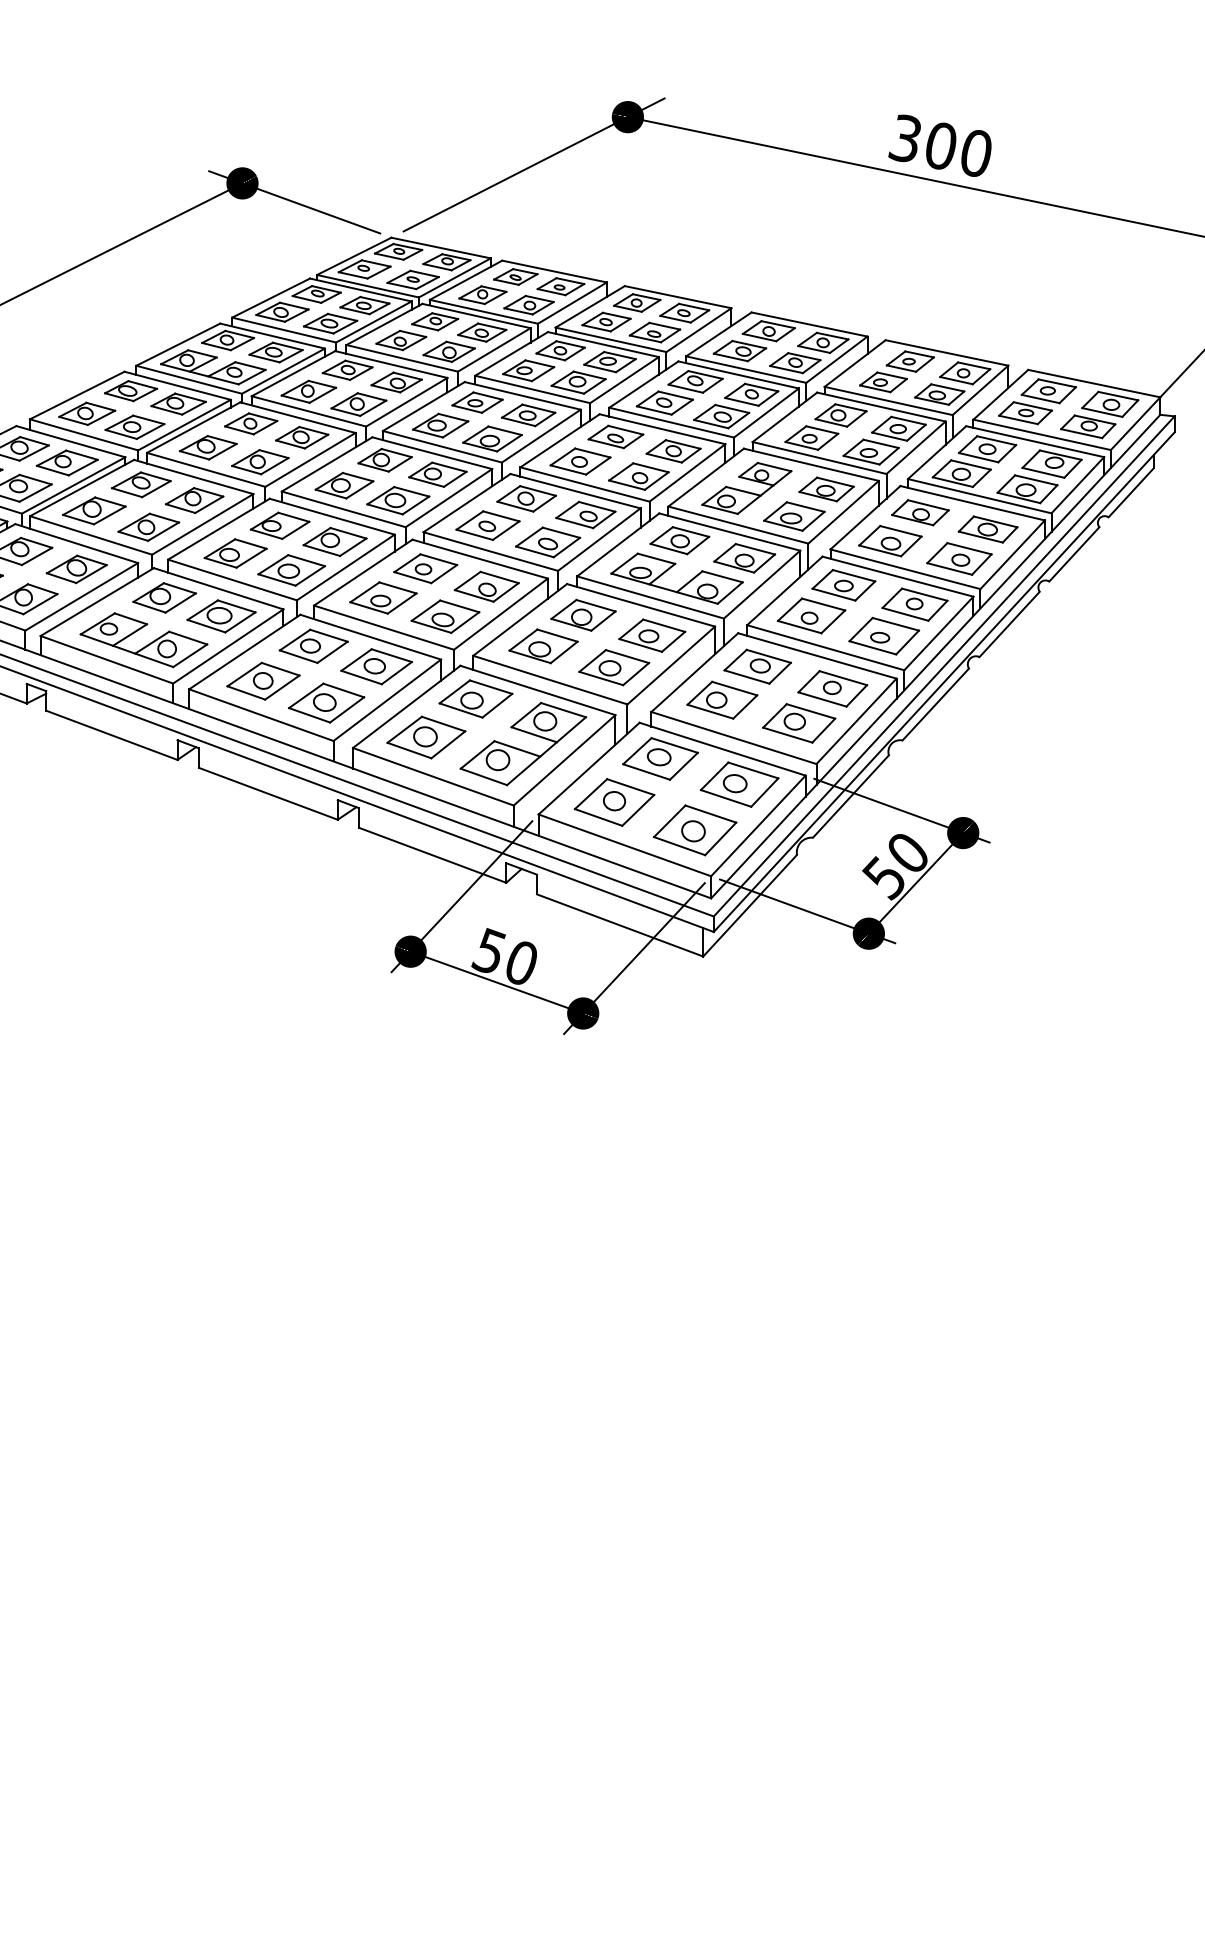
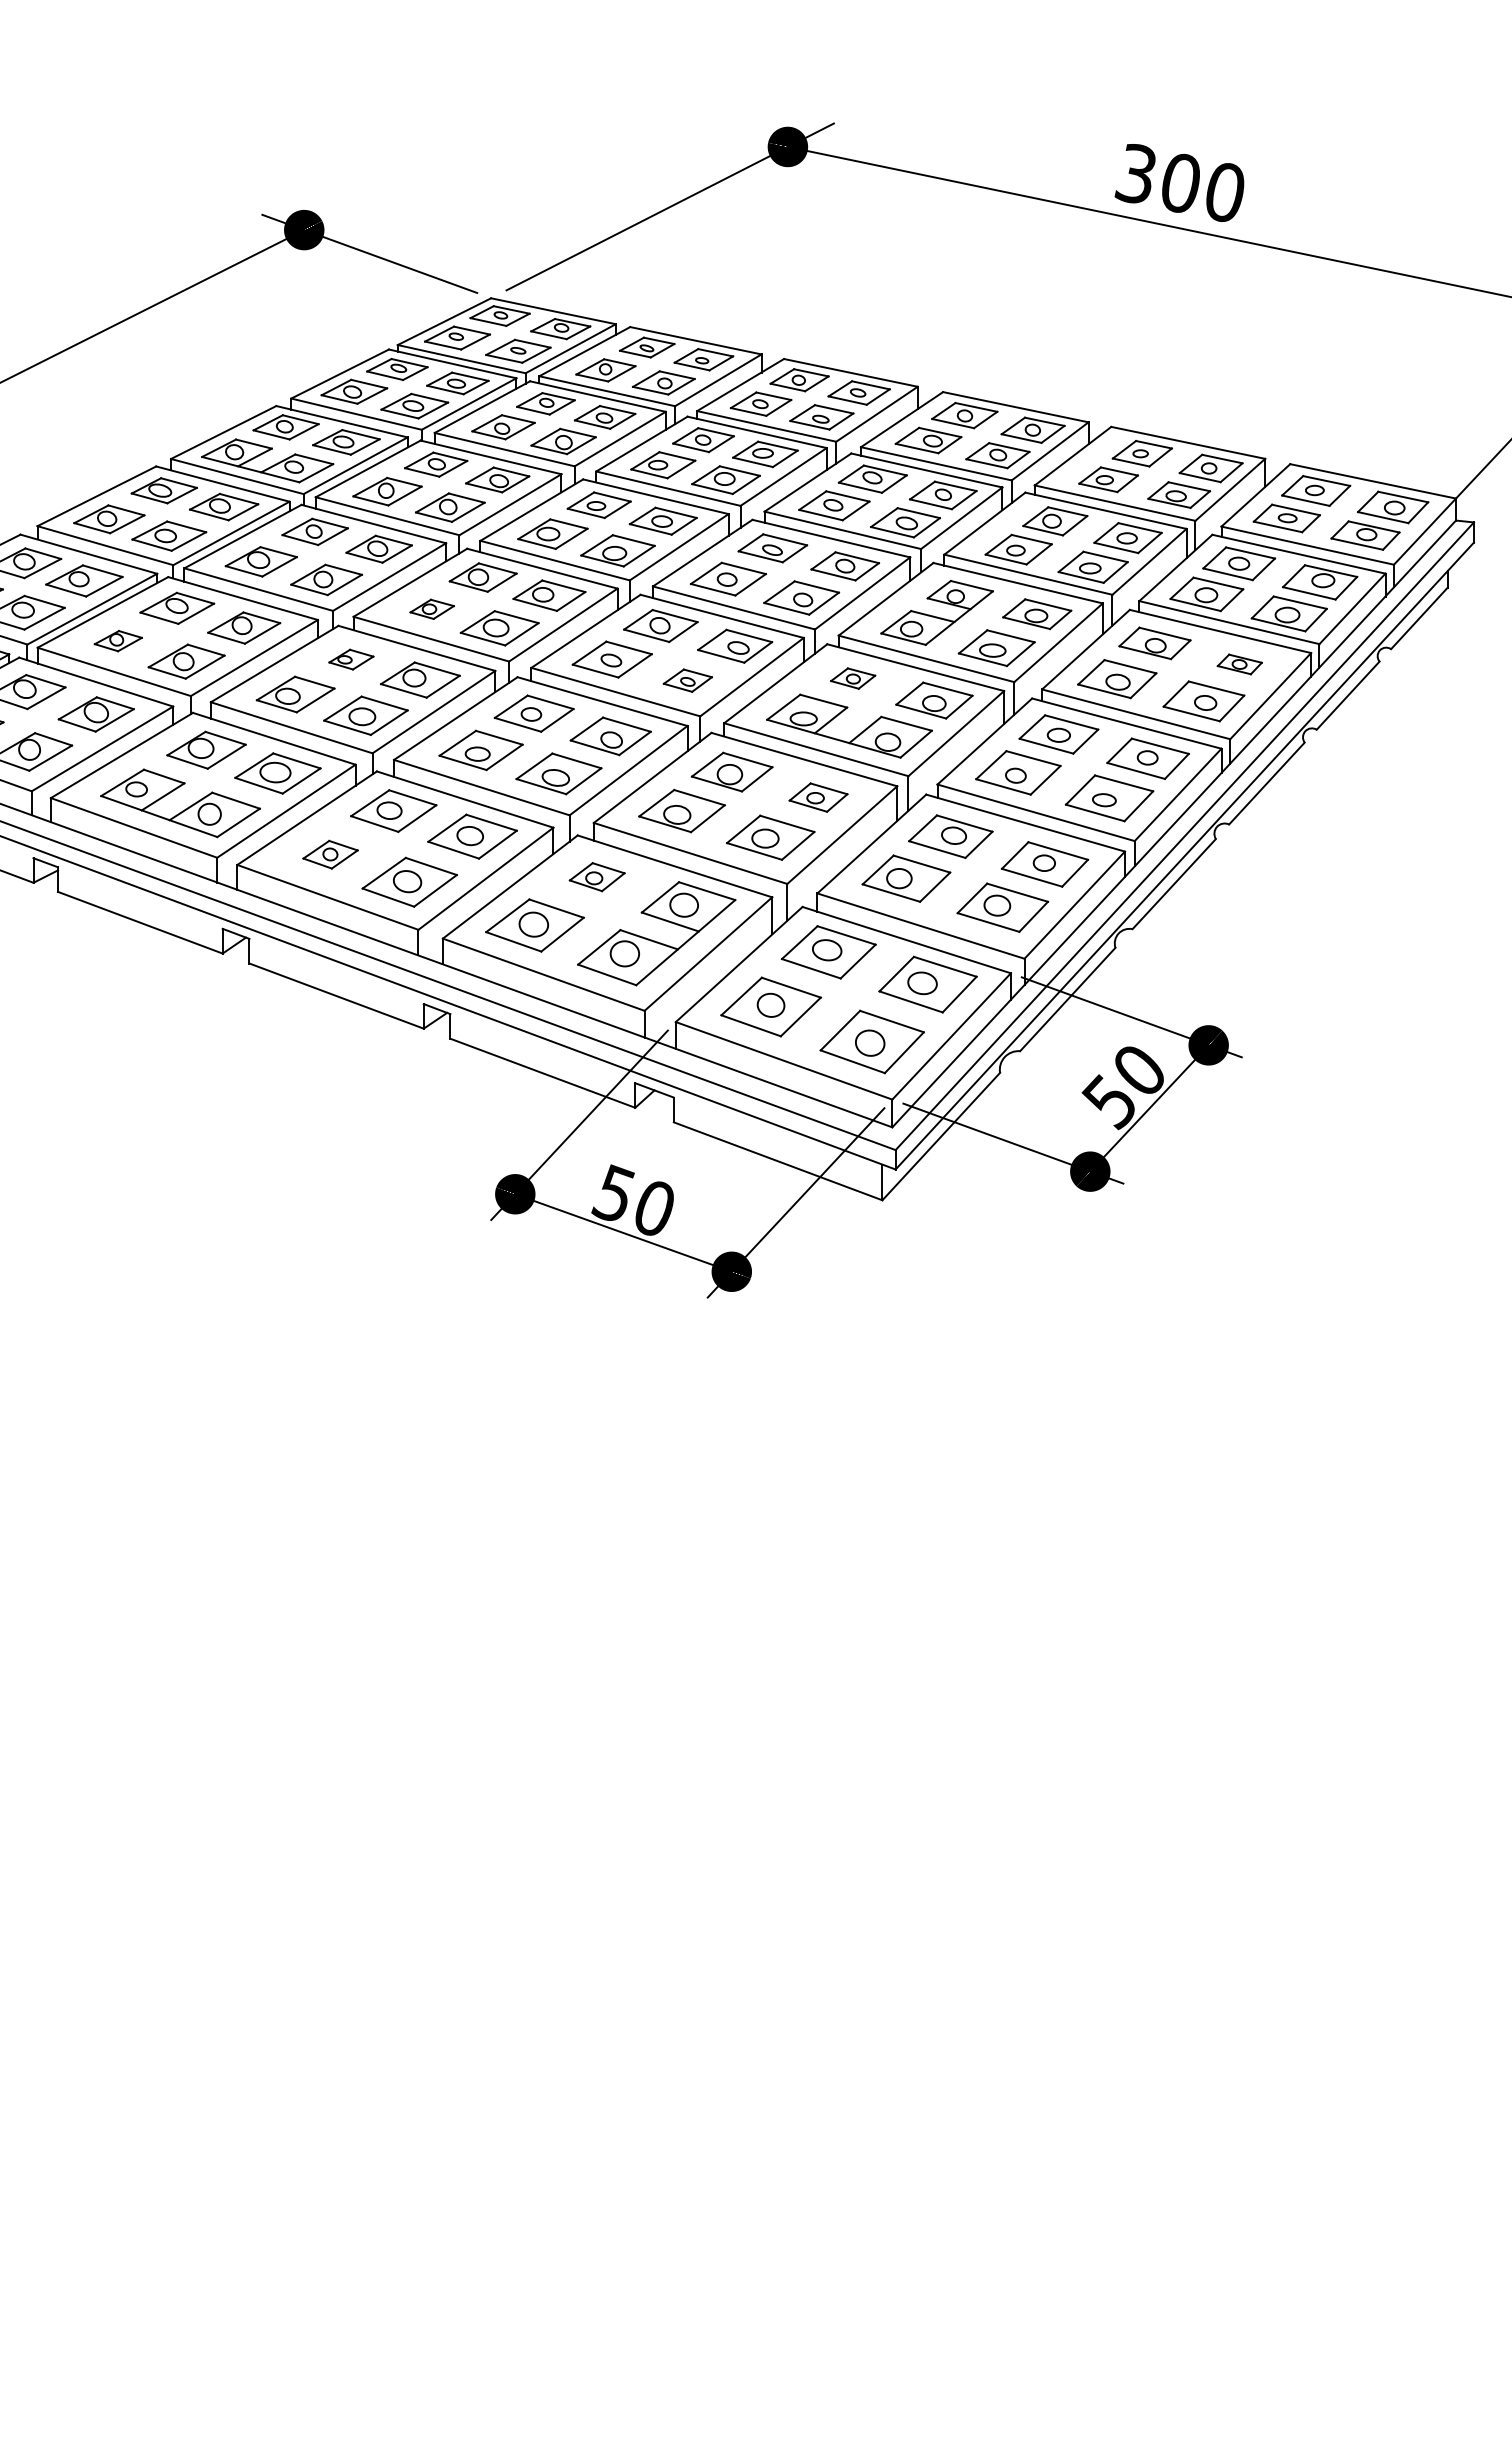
part: (344, 485) -> (432, 609), size x0.6
part: (94, 510) -> (118, 640), size x0.6
part: (279, 525) -> (350, 659), size x0.6
part: (987, 529) -> (1239, 664), size x0.6
part: (679, 540) -> (852, 678), size x0.6
part: (548, 542) -> (688, 680), size x0.6
part: (652, 635) -> (818, 797), size x0.7
part: (263, 680) -> (330, 853), size x0.6
part: (475, 698) -> (596, 876), size x0.6

